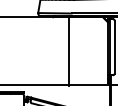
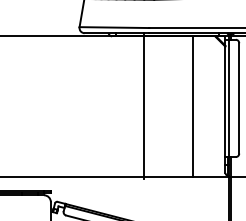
line: (92, 50) -> (192, 105), added

